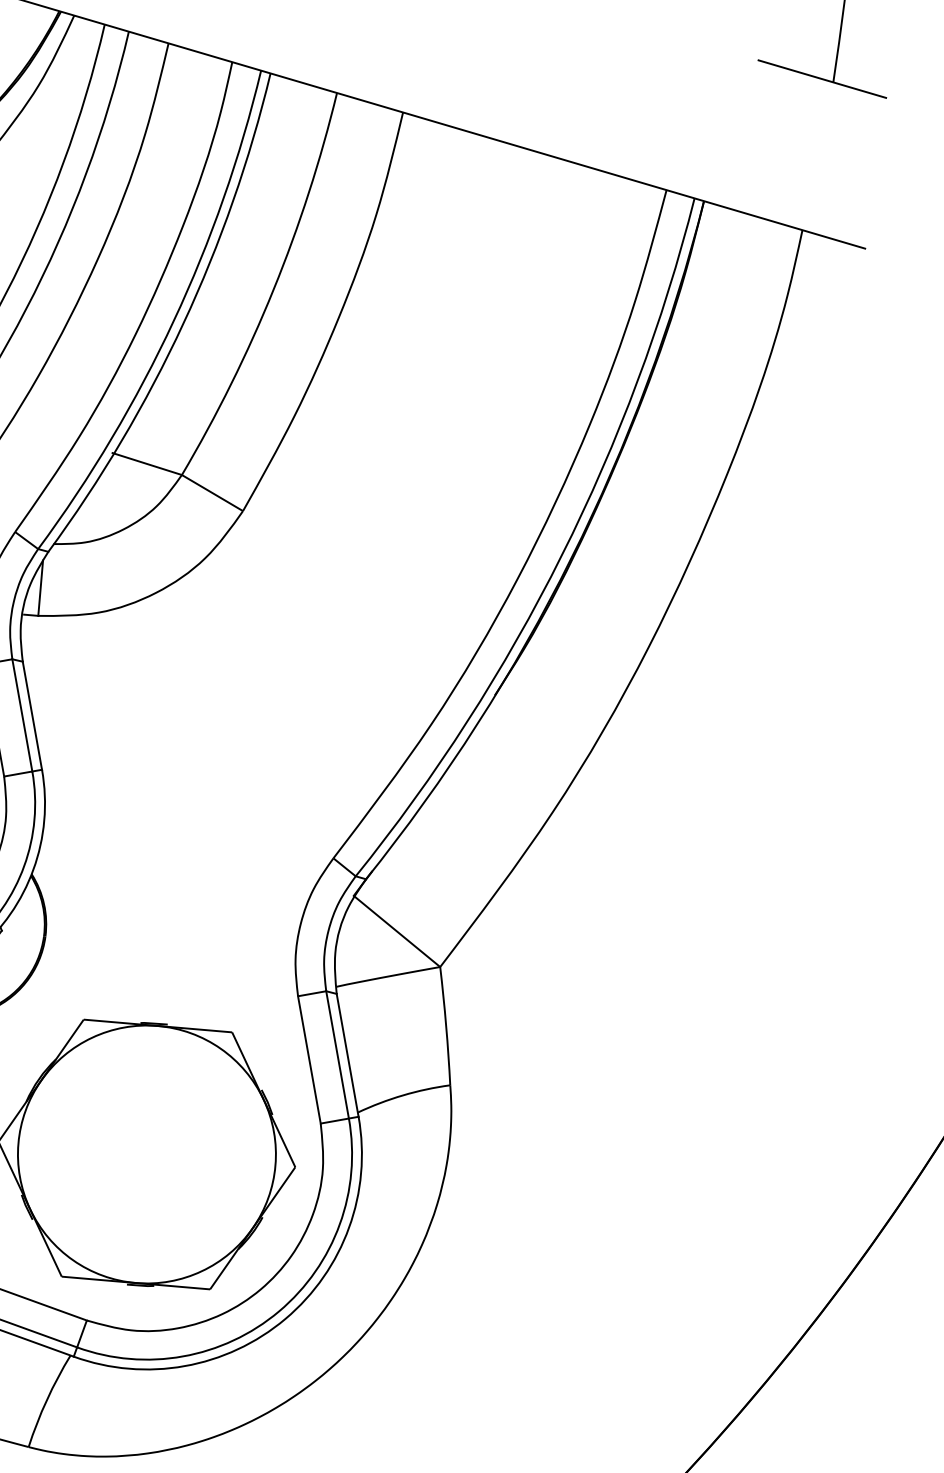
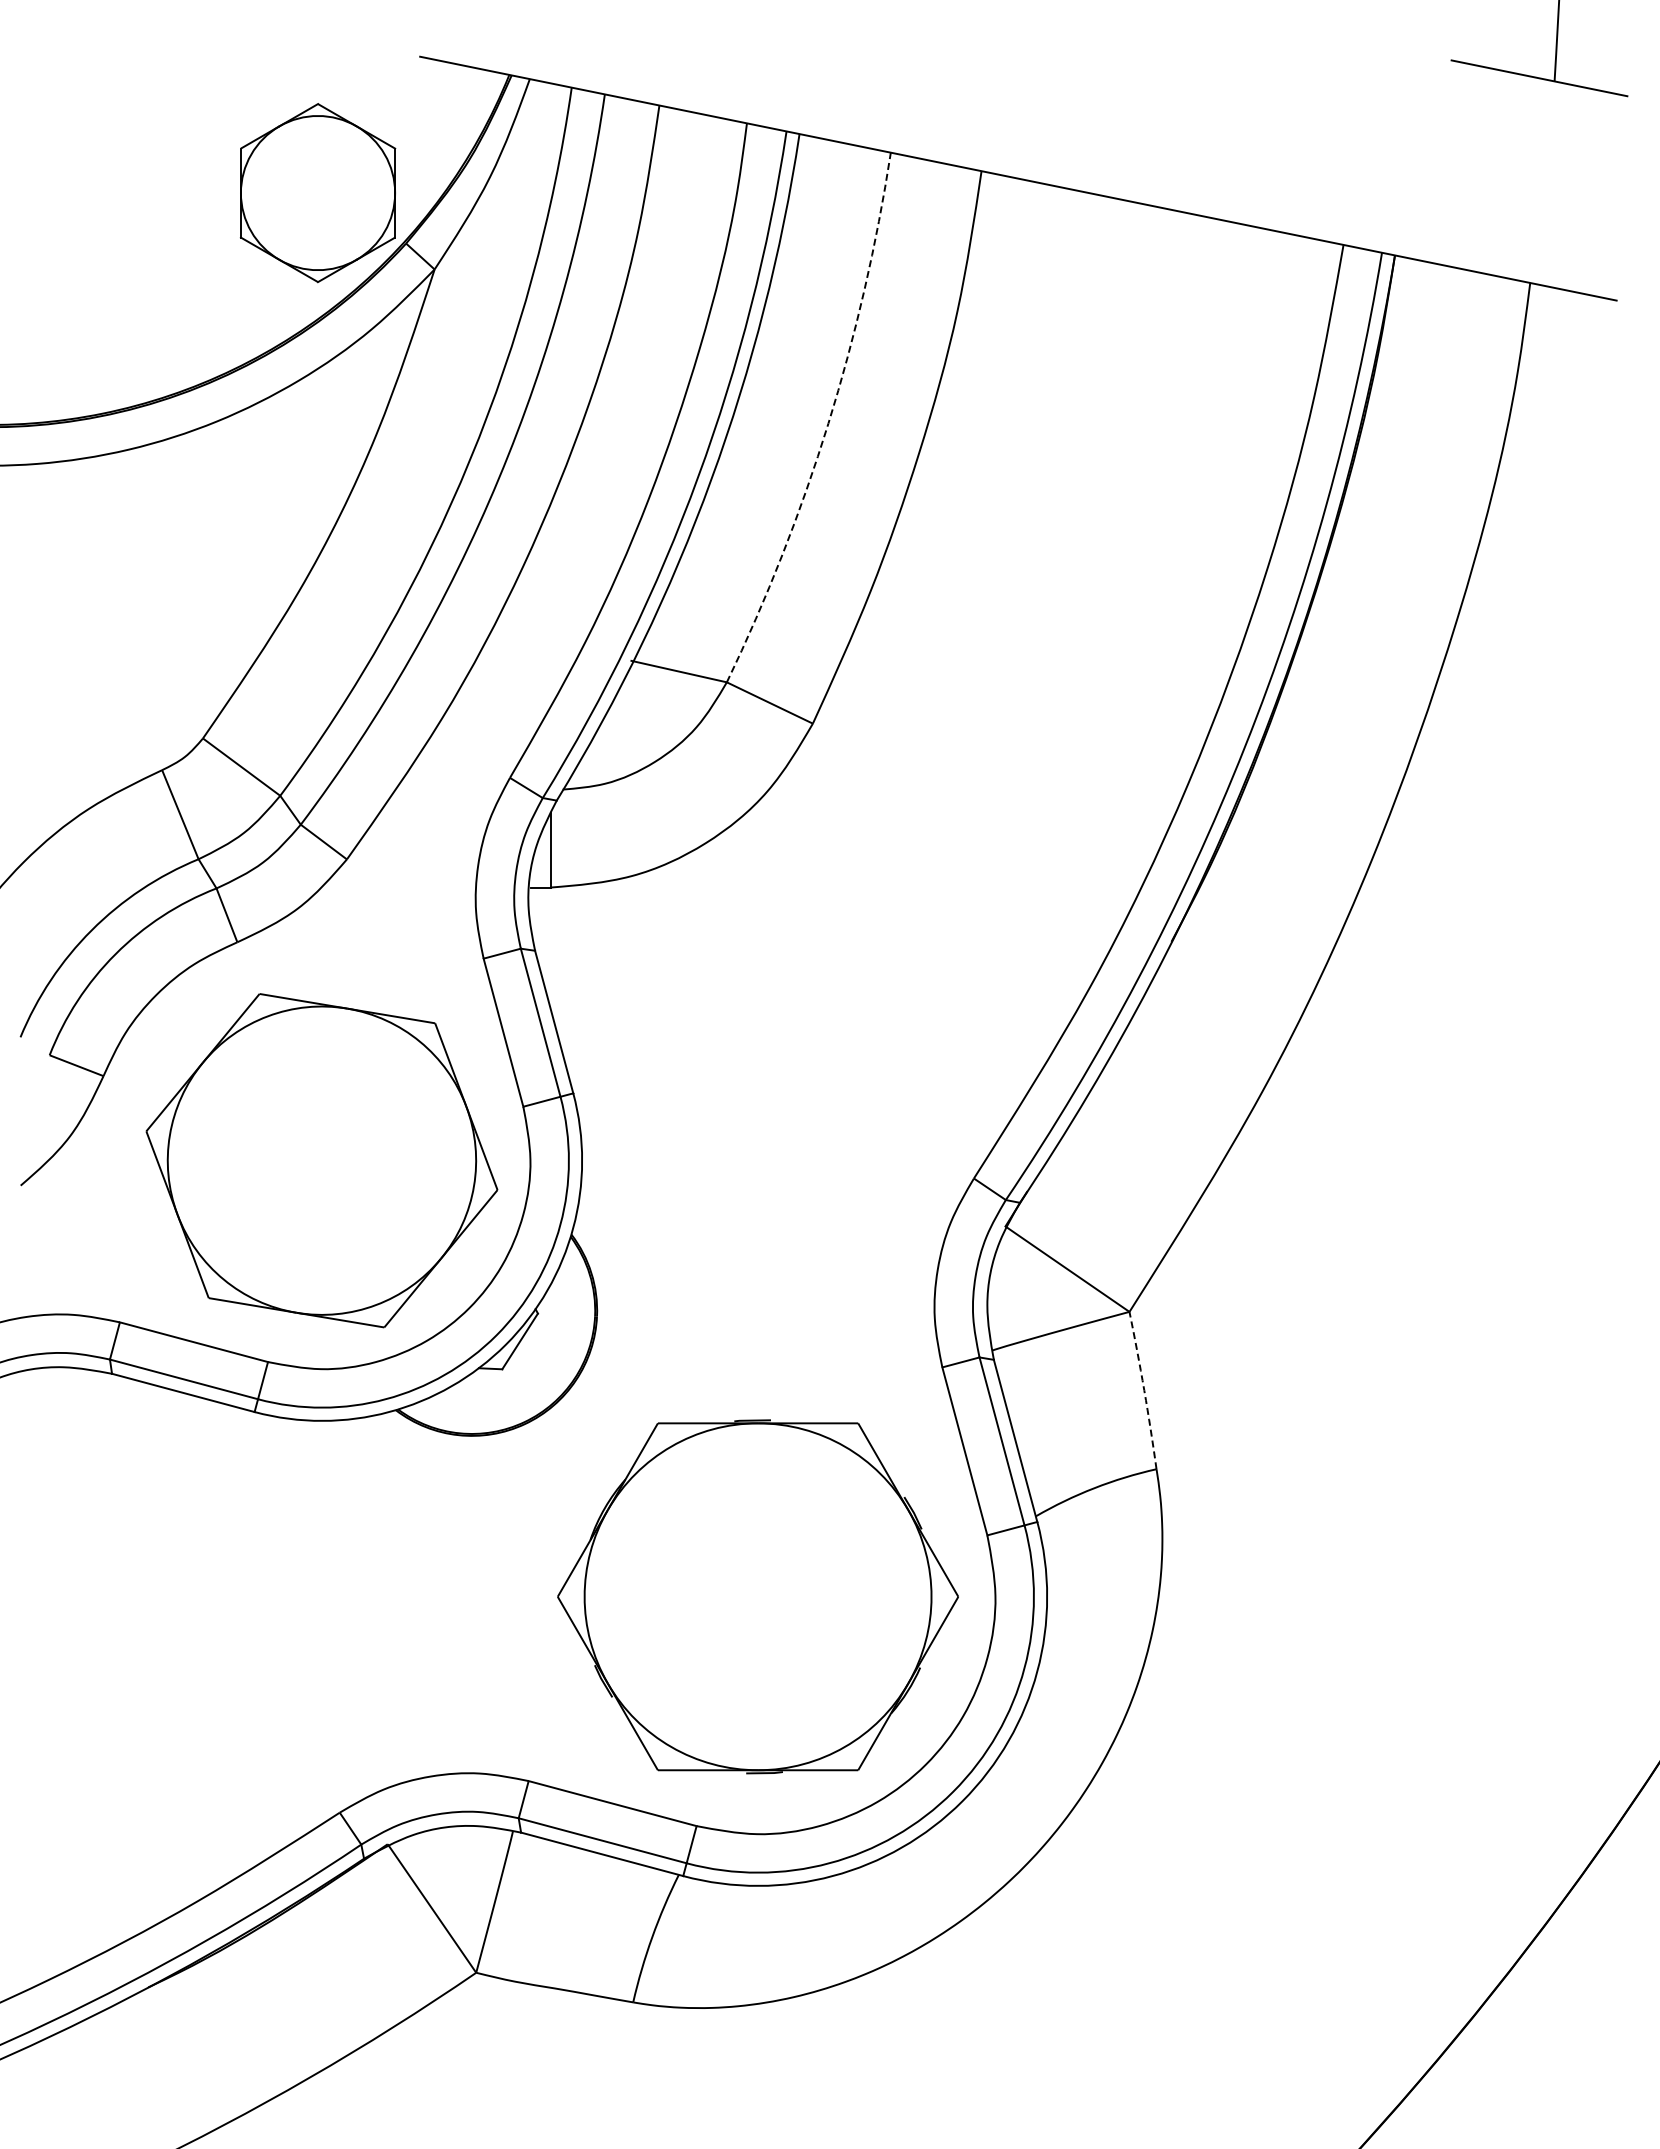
arc: (273, 289) -> (828, 423), solid -> dashed
arc: (446, 1026) -> (1144, 1390), solid -> dashed

